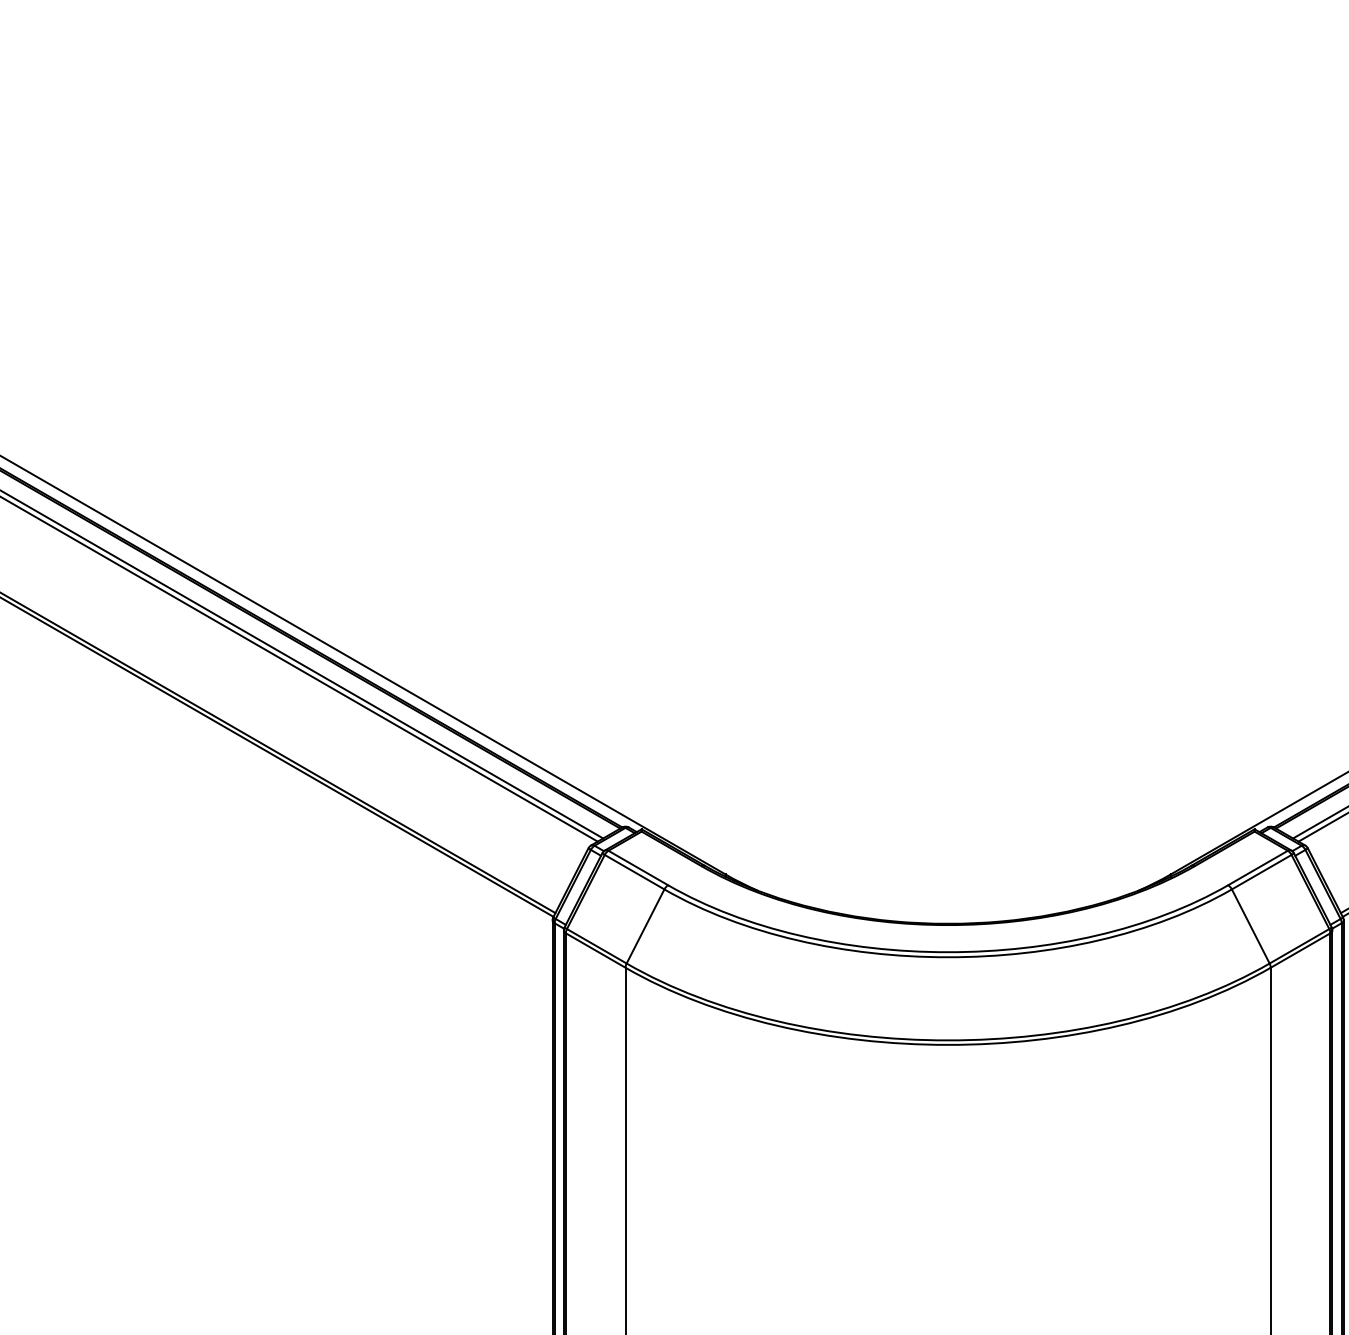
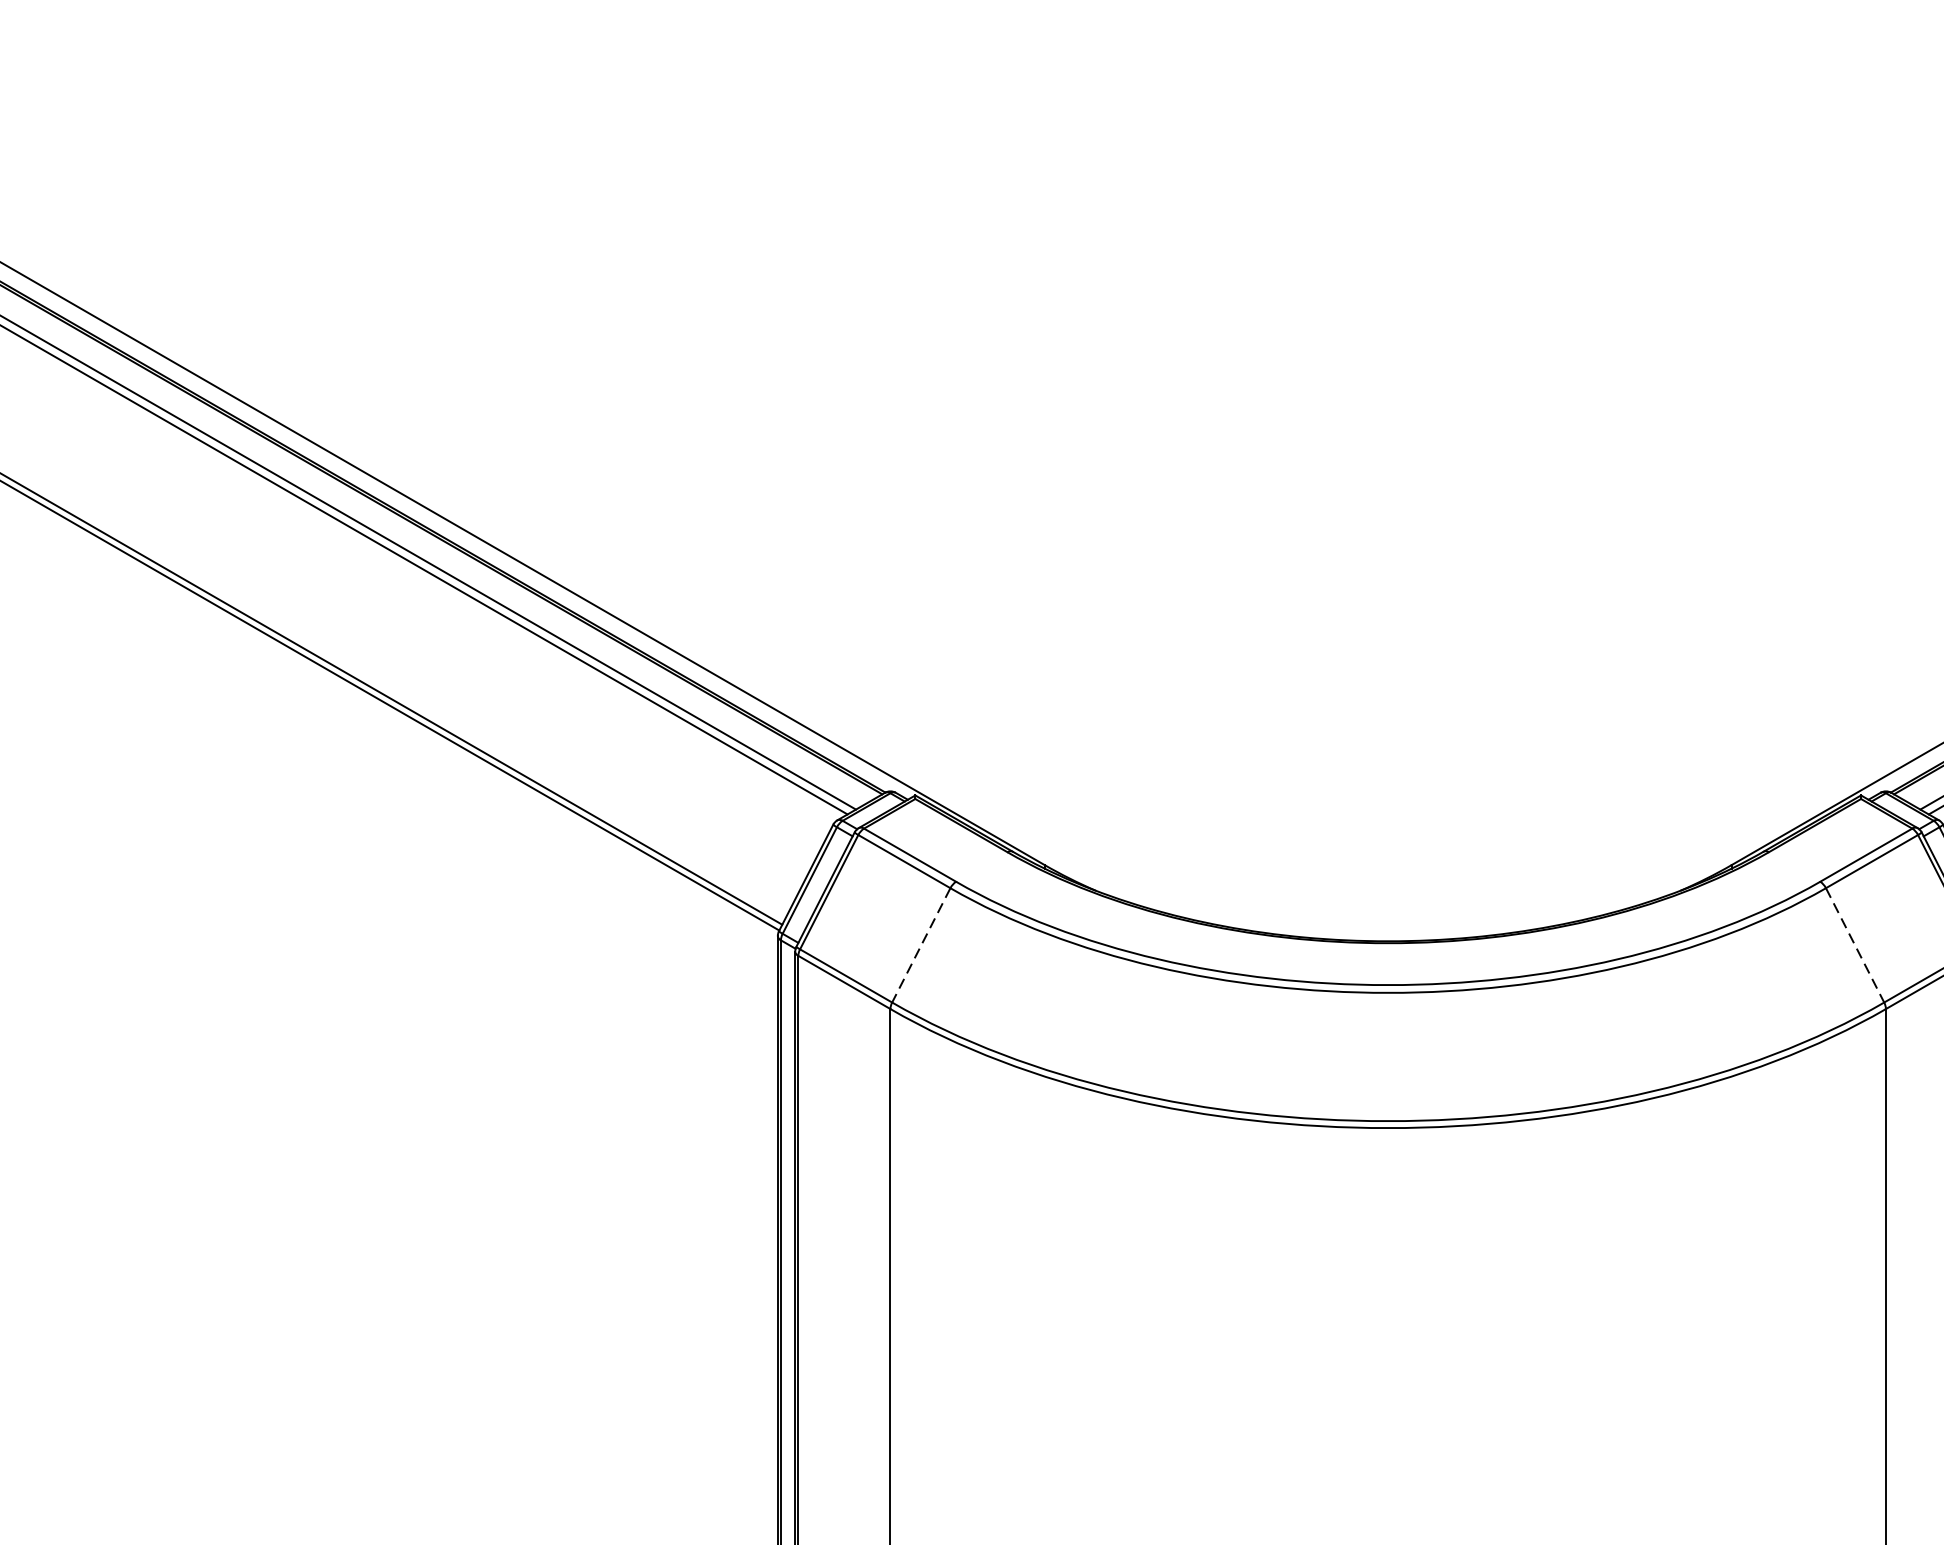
line: (645, 926) -> (921, 945), solid -> dashed
line: (1250, 926) -> (1854, 945), solid -> dashed

